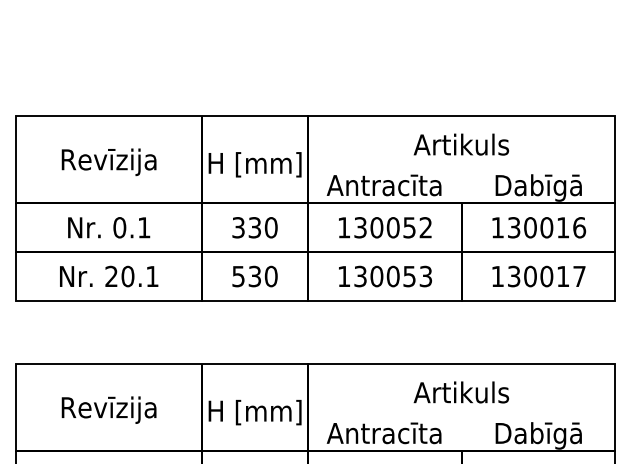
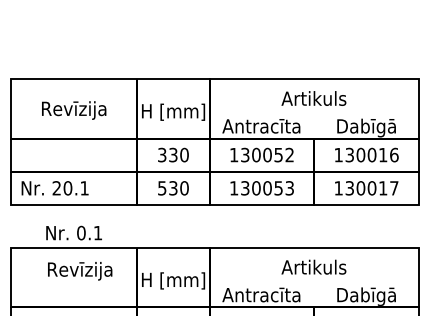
text: (108, 226) -> (73, 232), moved
text: (108, 276) -> (54, 188), moved
text: (109, 410) -> (80, 271), moved

